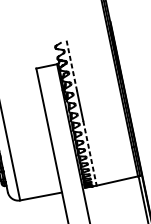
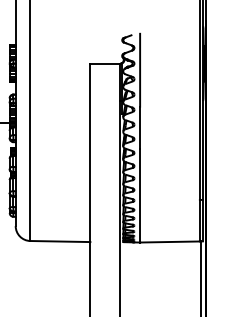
line: (72, 66) -> (140, 70), dashed -> solid
line: (90, 152) -> (140, 195), dashed -> solid

